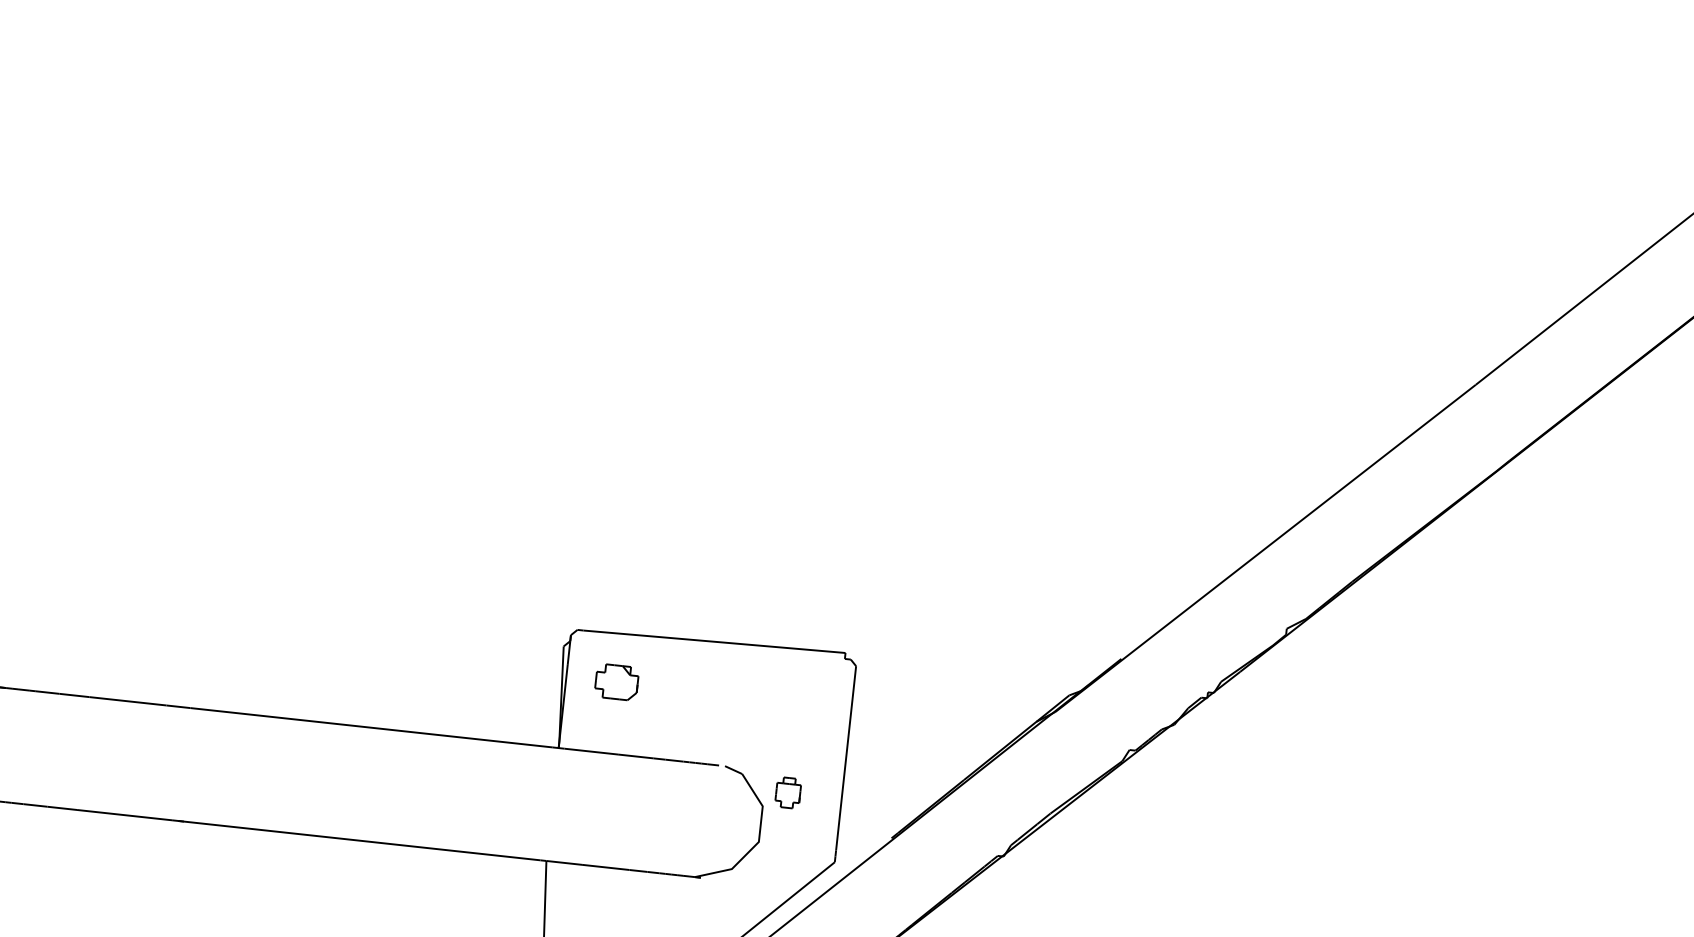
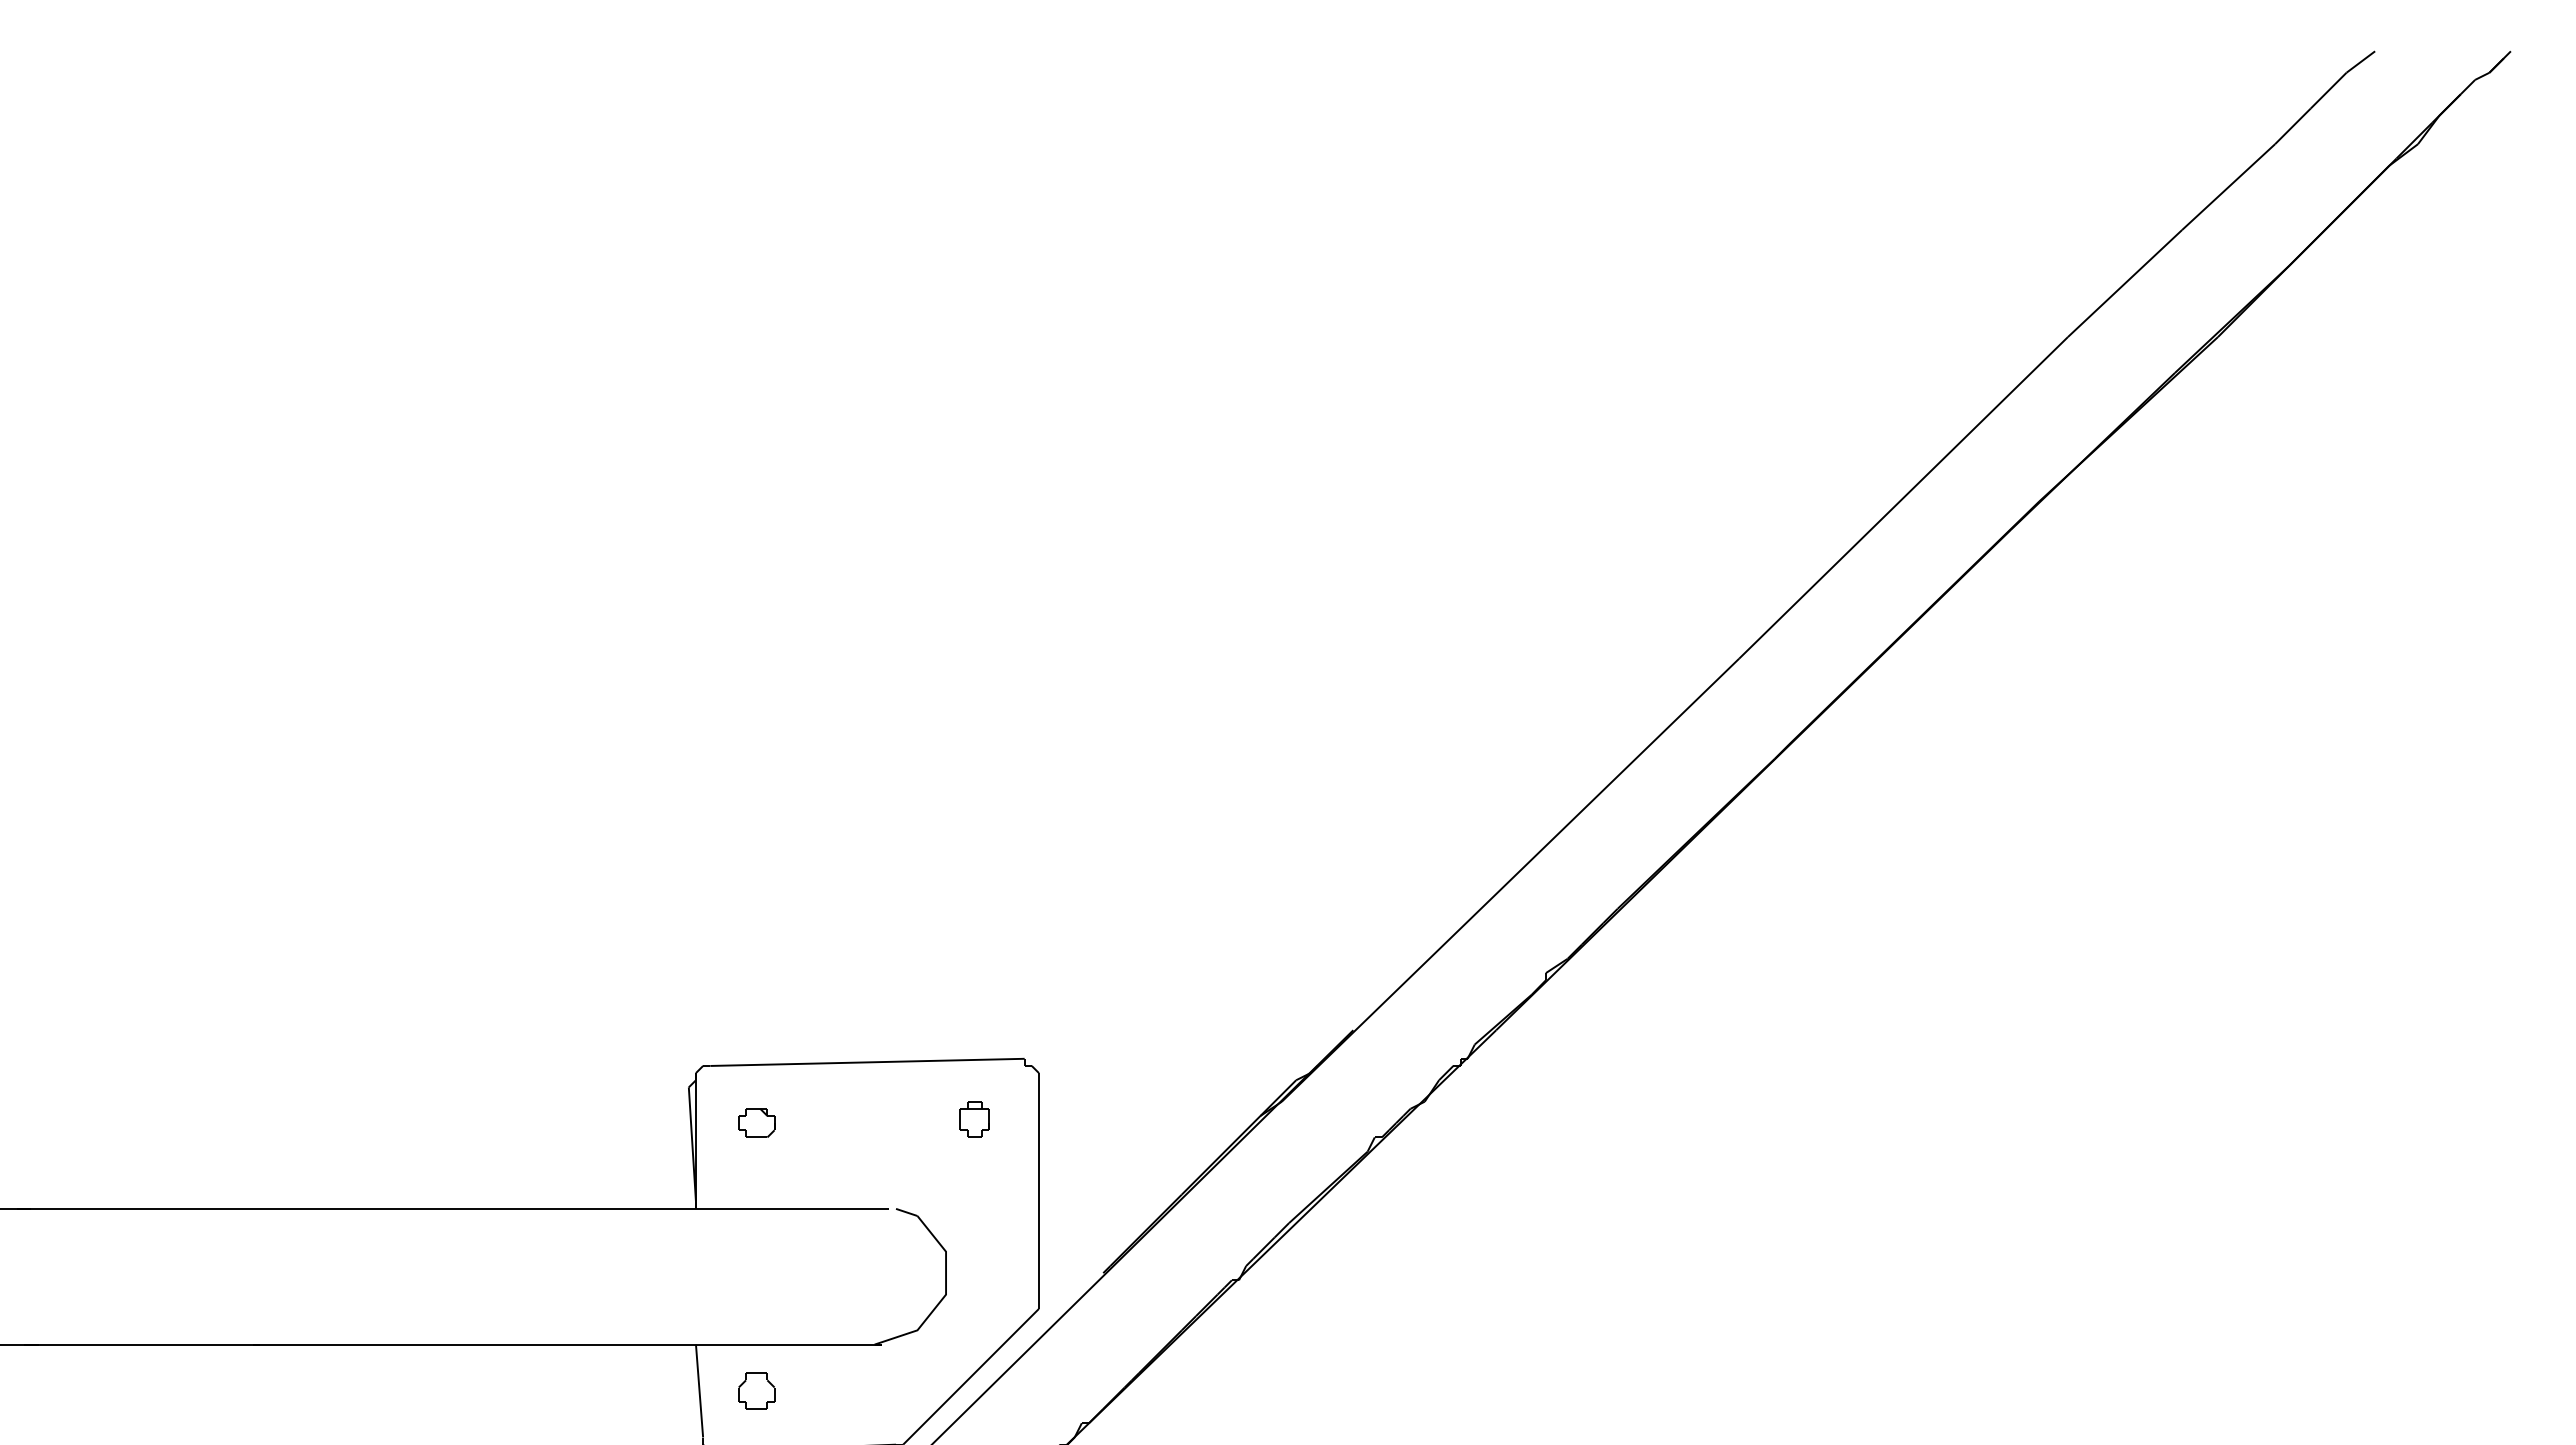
part: (616, 681) -> (756, 1122), size x0.71
part: (788, 792) -> (974, 1119), moved
part: (592, 904) -> (756, 1390), added

